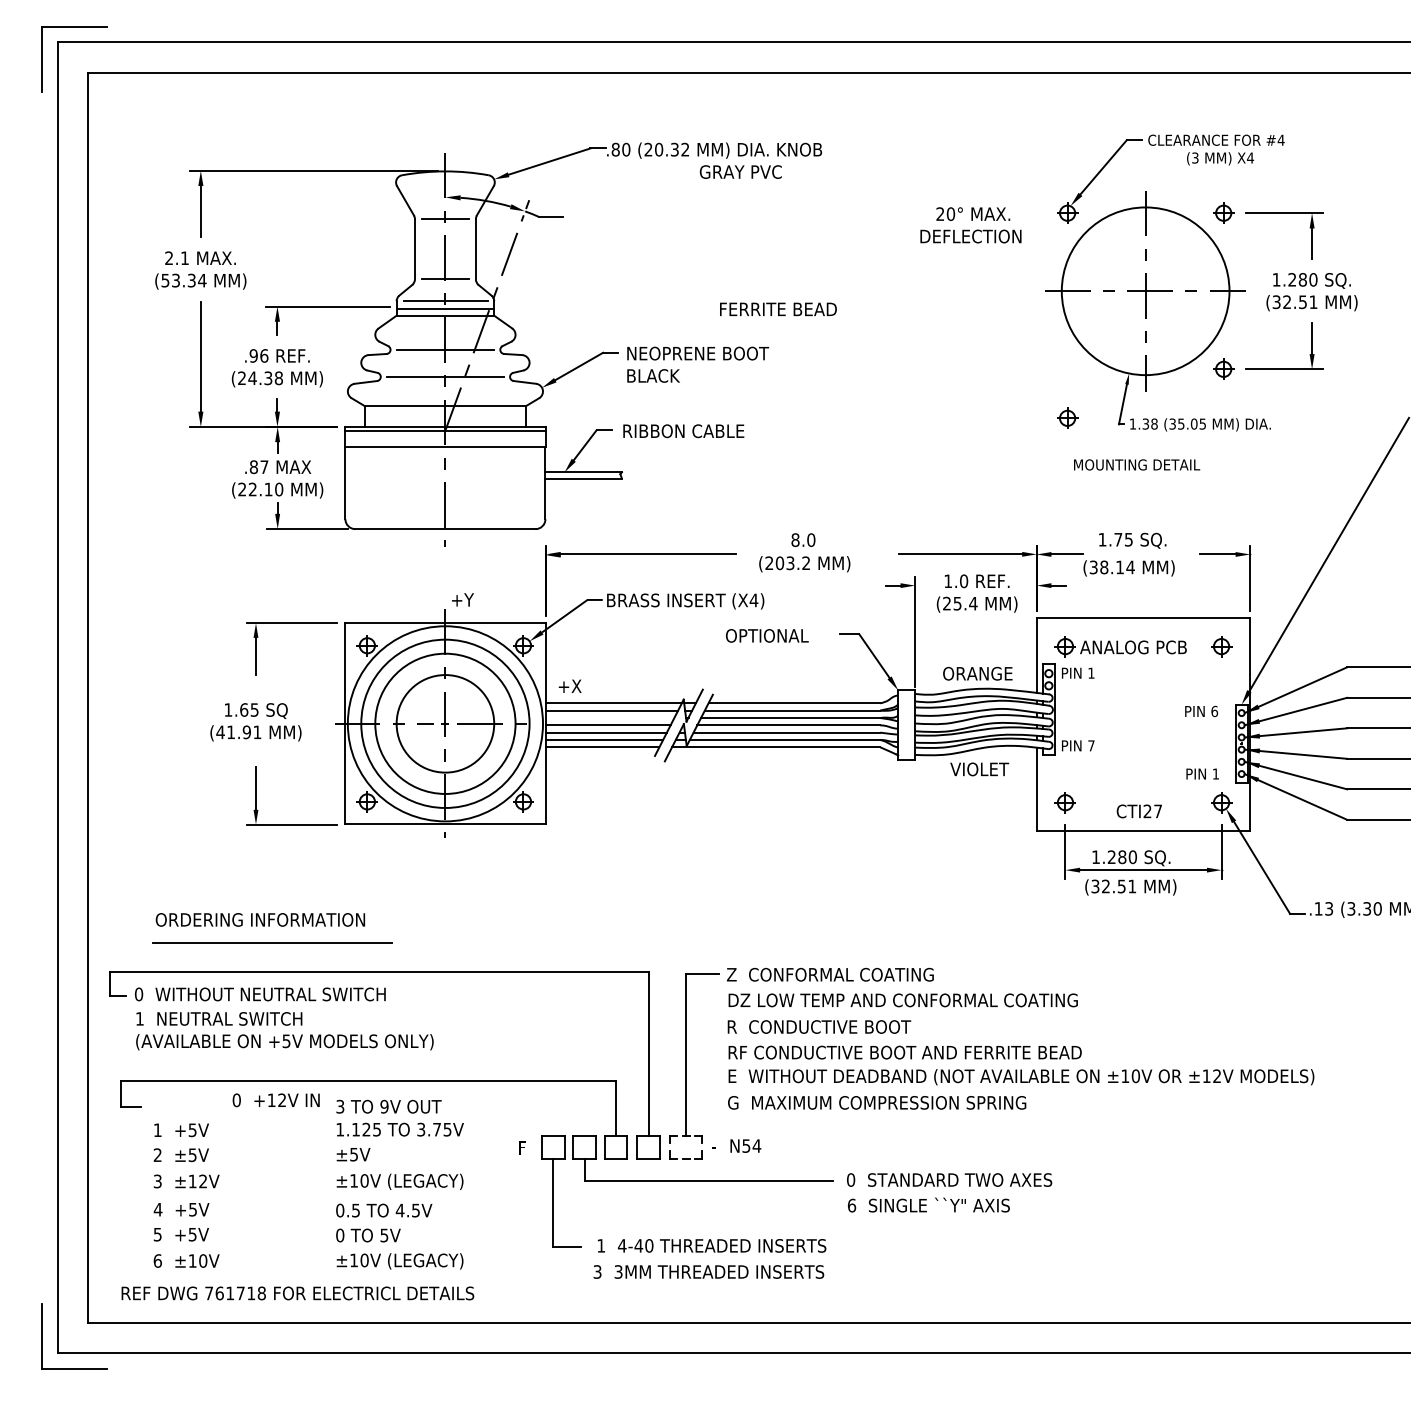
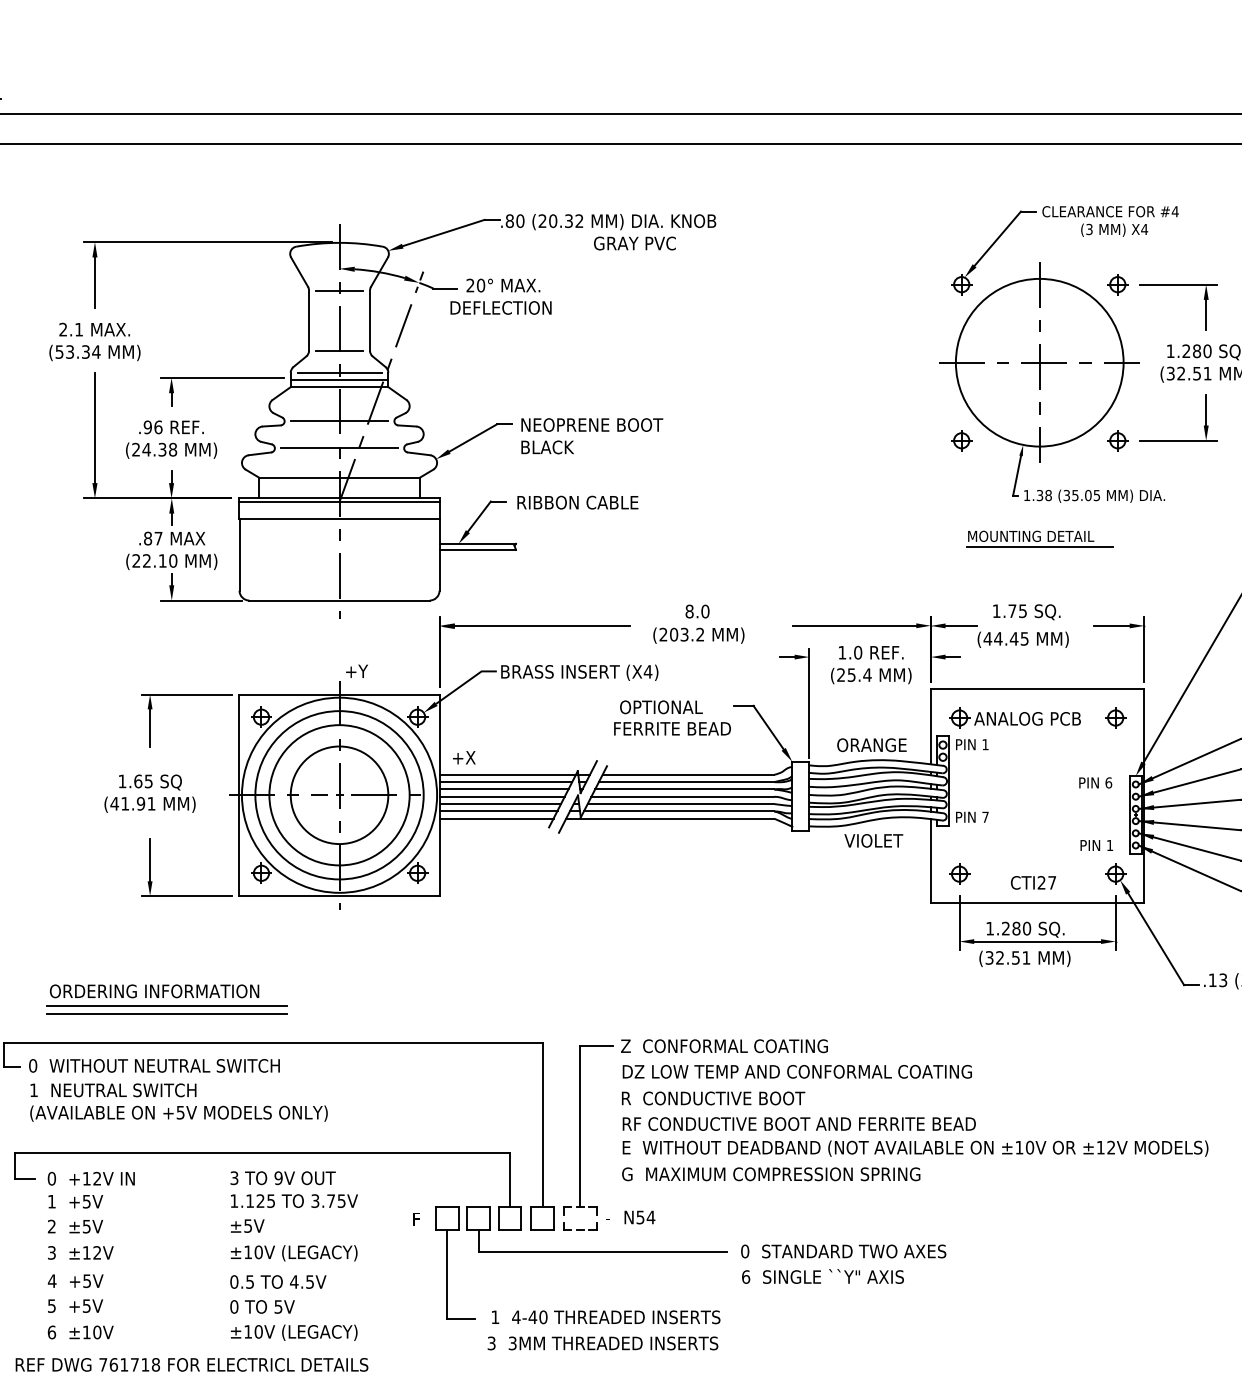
text: (970, 225) -> (500, 296), moved
text: (778, 308) -> (672, 727), moved
part: (1067, 417) -> (961, 439), moved
line: (1145, 475) -> (1039, 546), added
text: (1111, 567) -> (1005, 638), (38.14 -> (44.45
line: (610, 718) -> (504, 789), added
line: (272, 934) -> (166, 1005), added
text: (275, 1100) -> (90, 1178), moved

